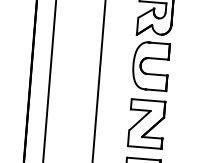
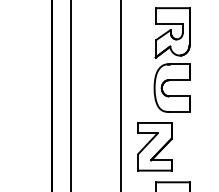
part: (146, 123) -> (154, 146), moved

